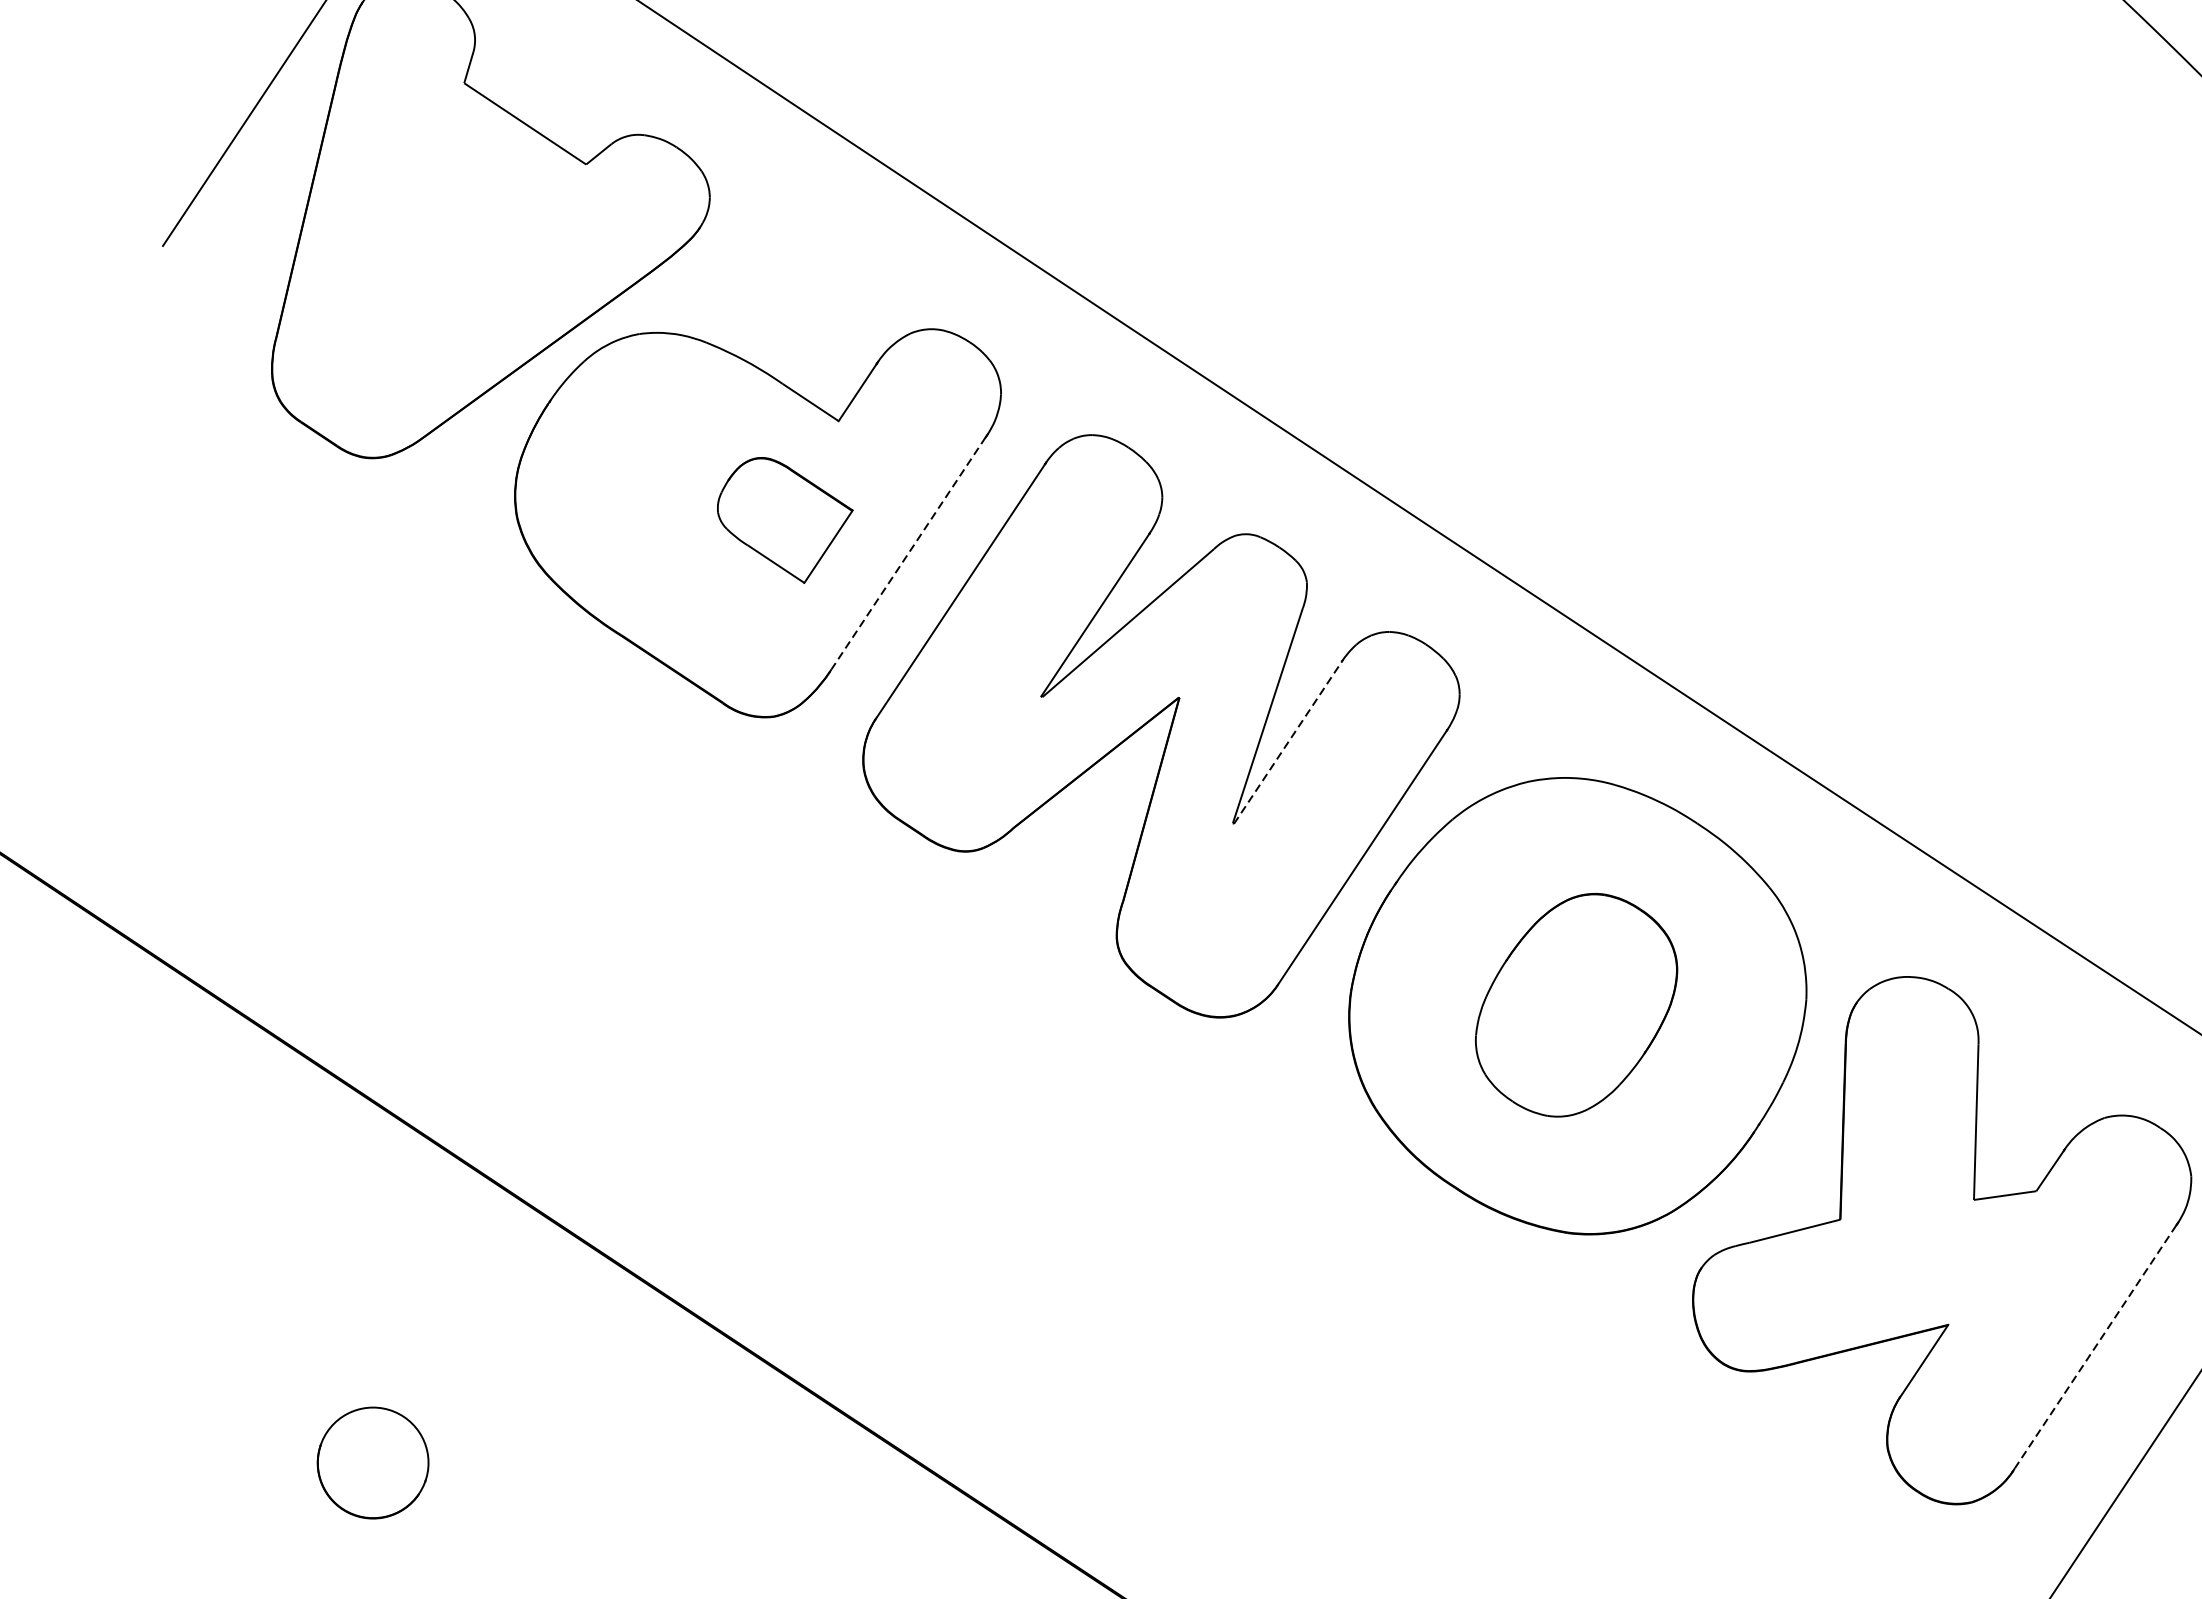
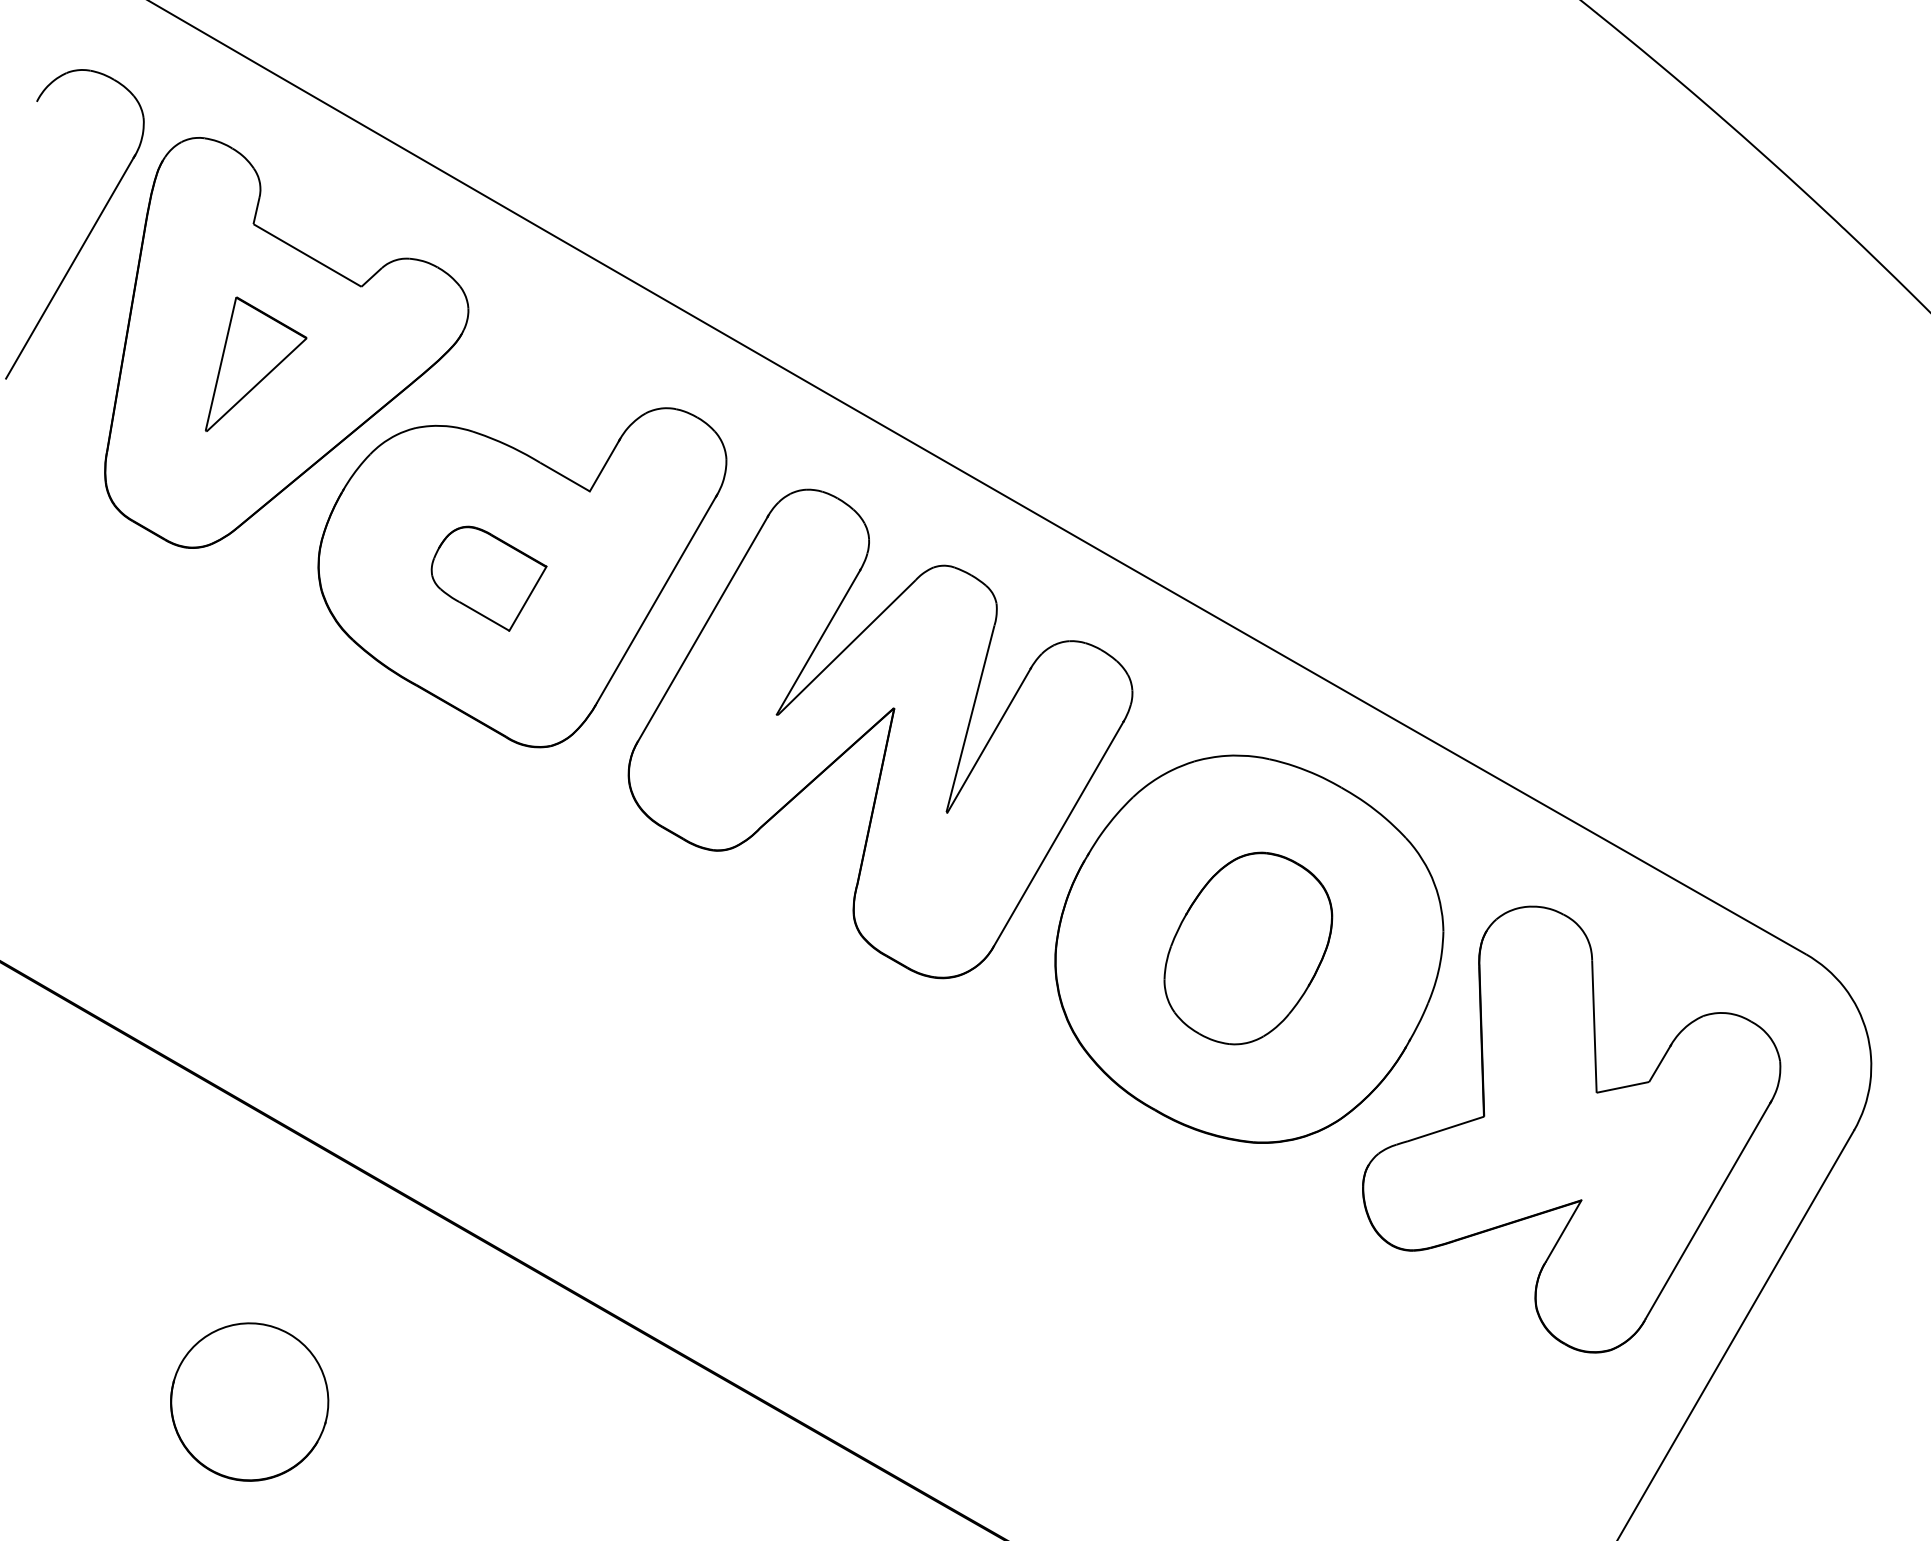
part: (456, 246) -> (255, 363), added
part: (783, 520) -> (488, 578), moved
line: (908, 552) -> (656, 599), dashed -> solid
line: (1288, 742) -> (989, 740), dashed -> solid
line: (2095, 1347) -> (1707, 1211), dashed -> solid
part: (372, 1462) -> (249, 1401), size x1.67

